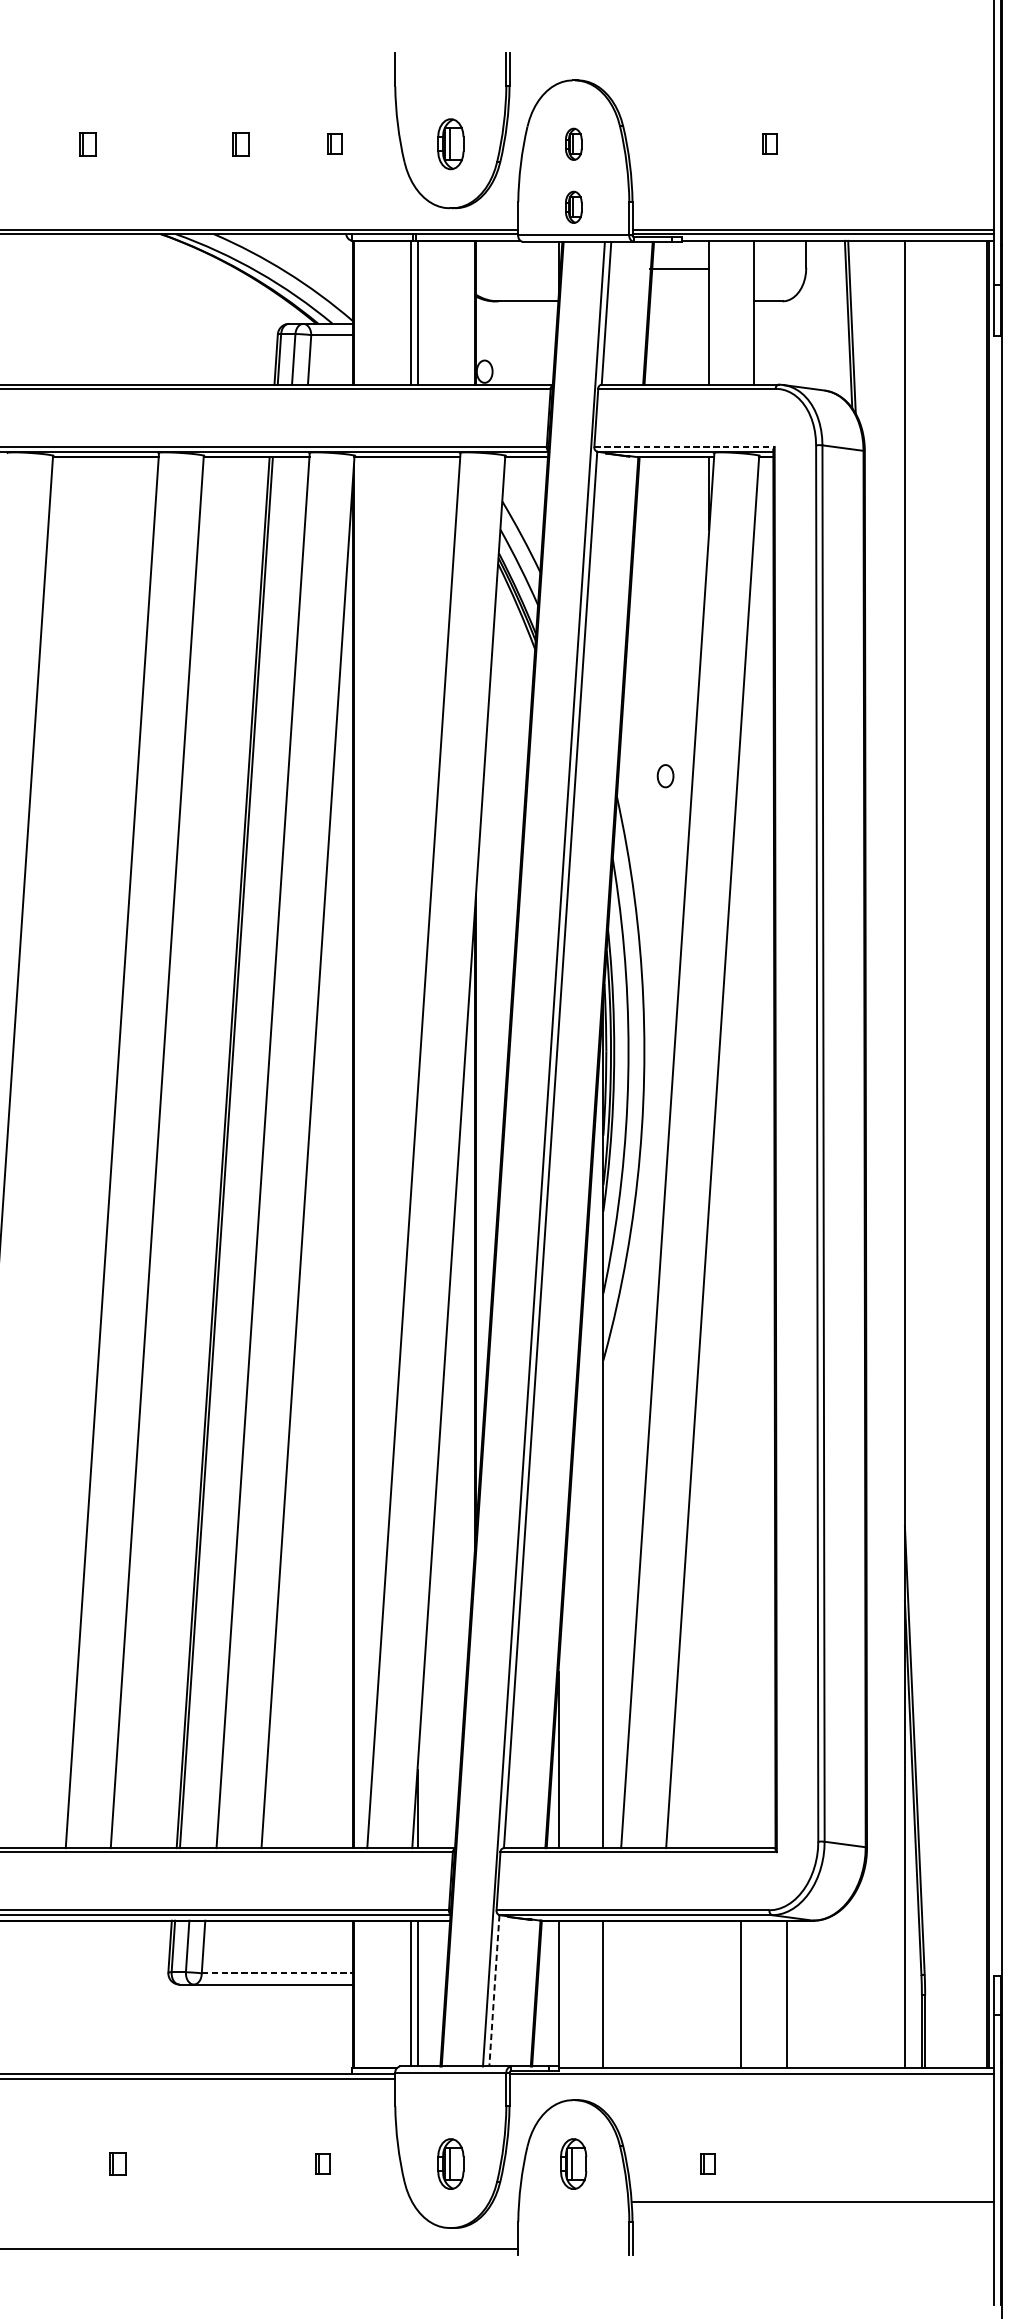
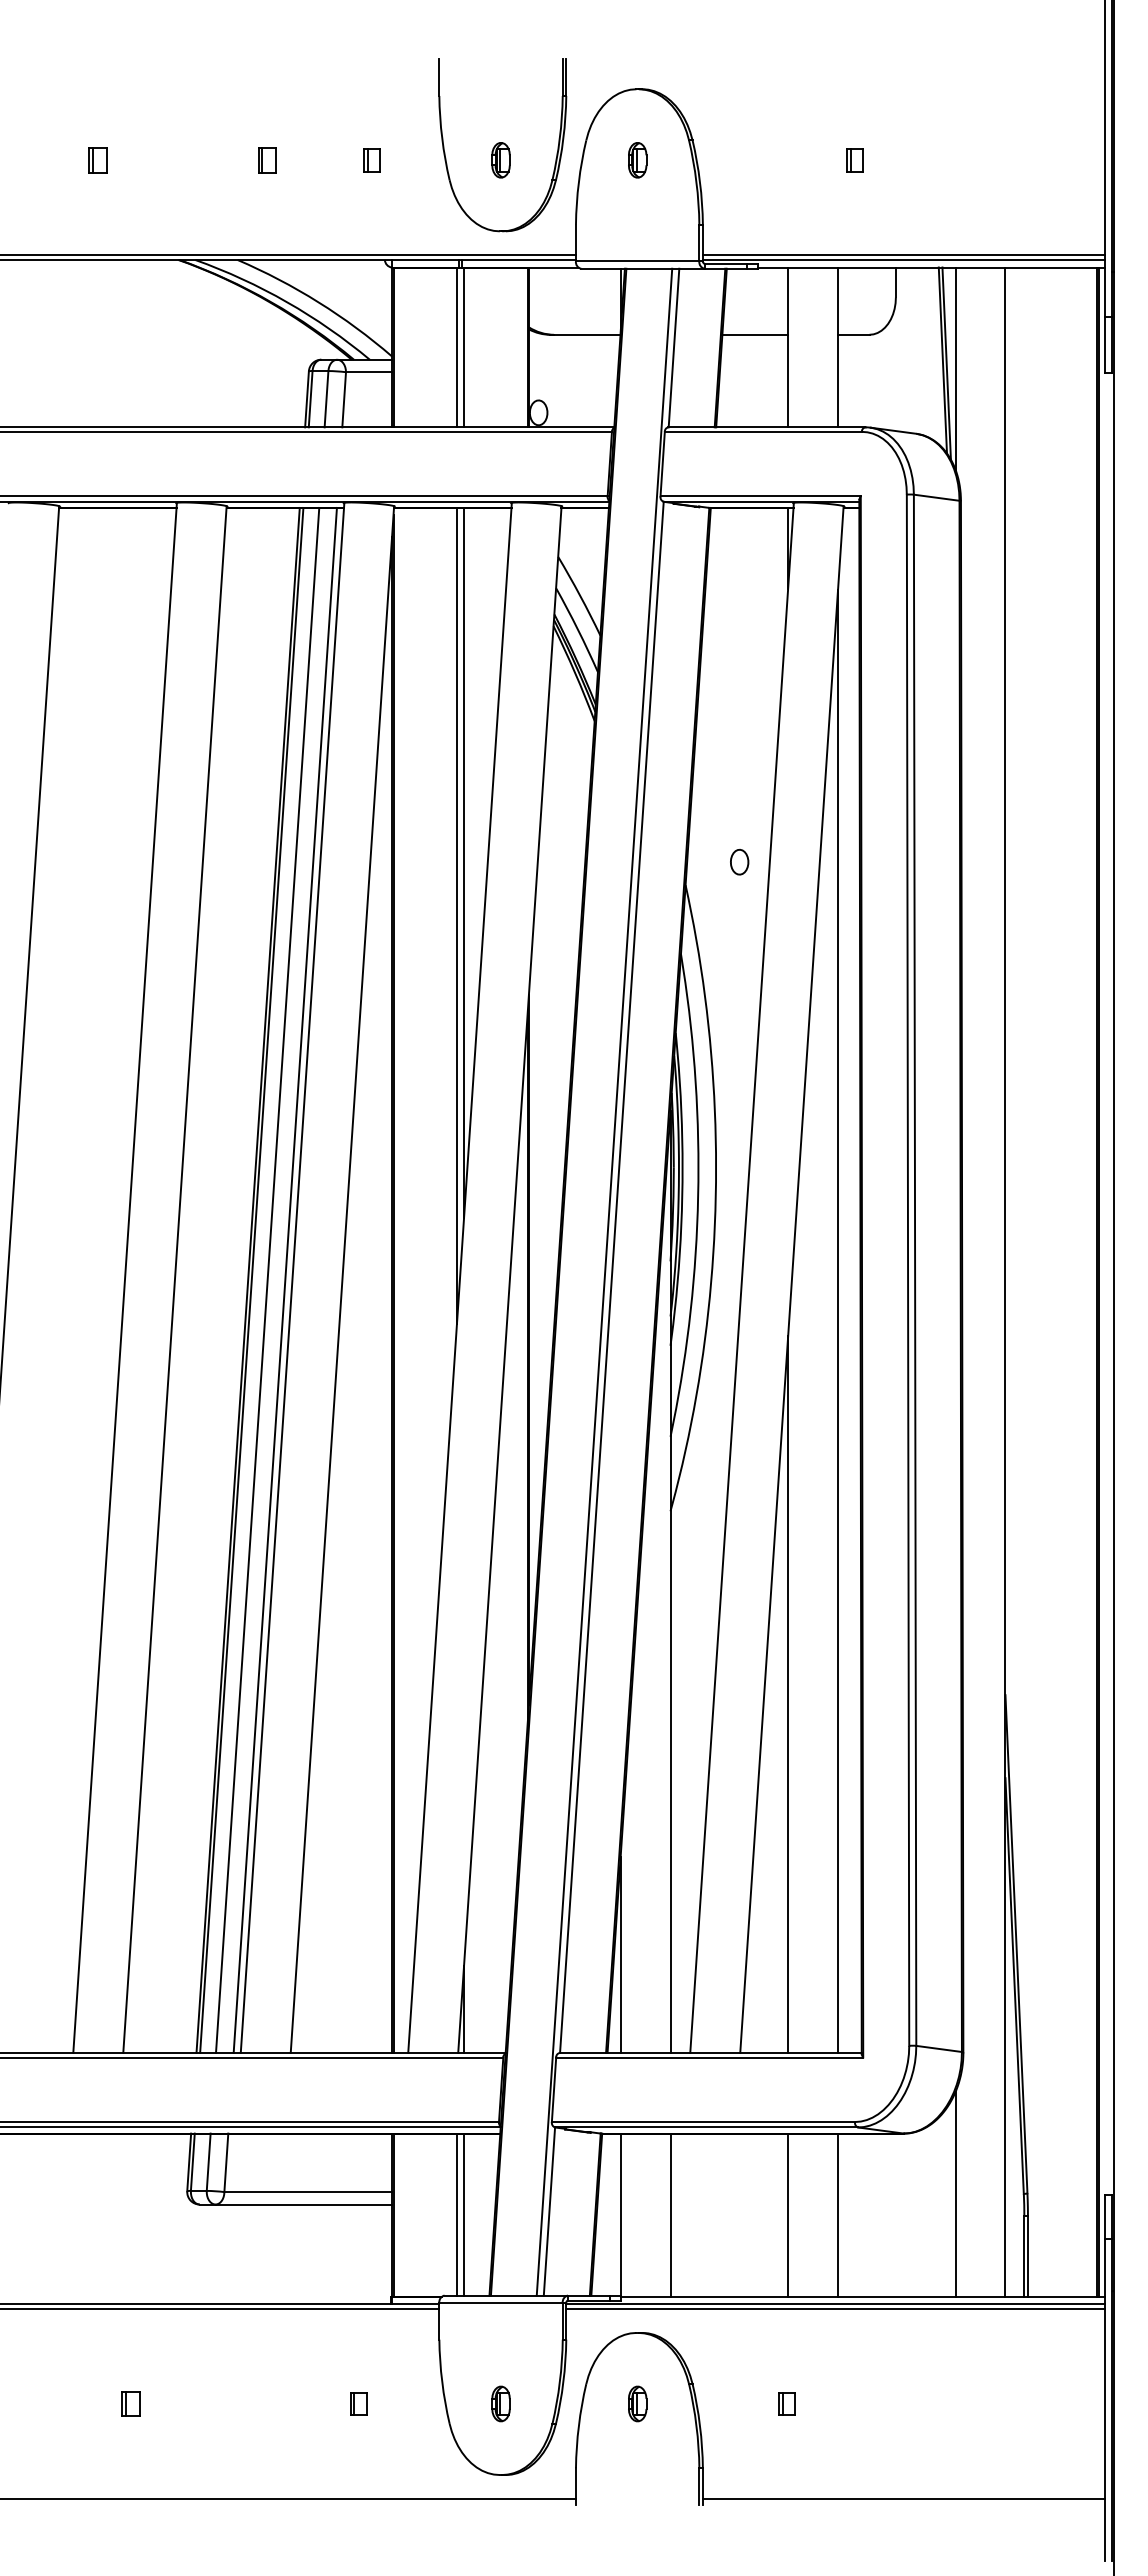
part: (450, 144) -> (500, 160), size x0.62
part: (573, 207) -> (637, 230), removed
line: (679, 268) -> (755, 334), moved
line: (859, 331) -> (955, 368), added
line: (685, 446) -> (761, 496), dashed -> solid
line: (417, 776) -> (464, 862), added
line: (410, 824) -> (456, 915), added
line: (240, 1152) -> (267, 1280), added
line: (255, 1152) -> (284, 1280), added
line: (754, 1189) -> (838, 1321), added
line: (709, 1525) -> (788, 1694), added
line: (277, 1973) -> (308, 2192), dashed -> solid
line: (859, 1974) -> (955, 2193), added
line: (494, 1991) -> (549, 2212), dashed -> solid
line: (741, 1993) -> (788, 2214), moved
line: (787, 1993) -> (838, 2214), moved
line: (751, 2079) -> (835, 2309), added
part: (450, 2163) -> (500, 2403), size x0.62
part: (573, 2163) -> (637, 2403), size x0.62
line: (813, 2201) -> (903, 2498), moved

